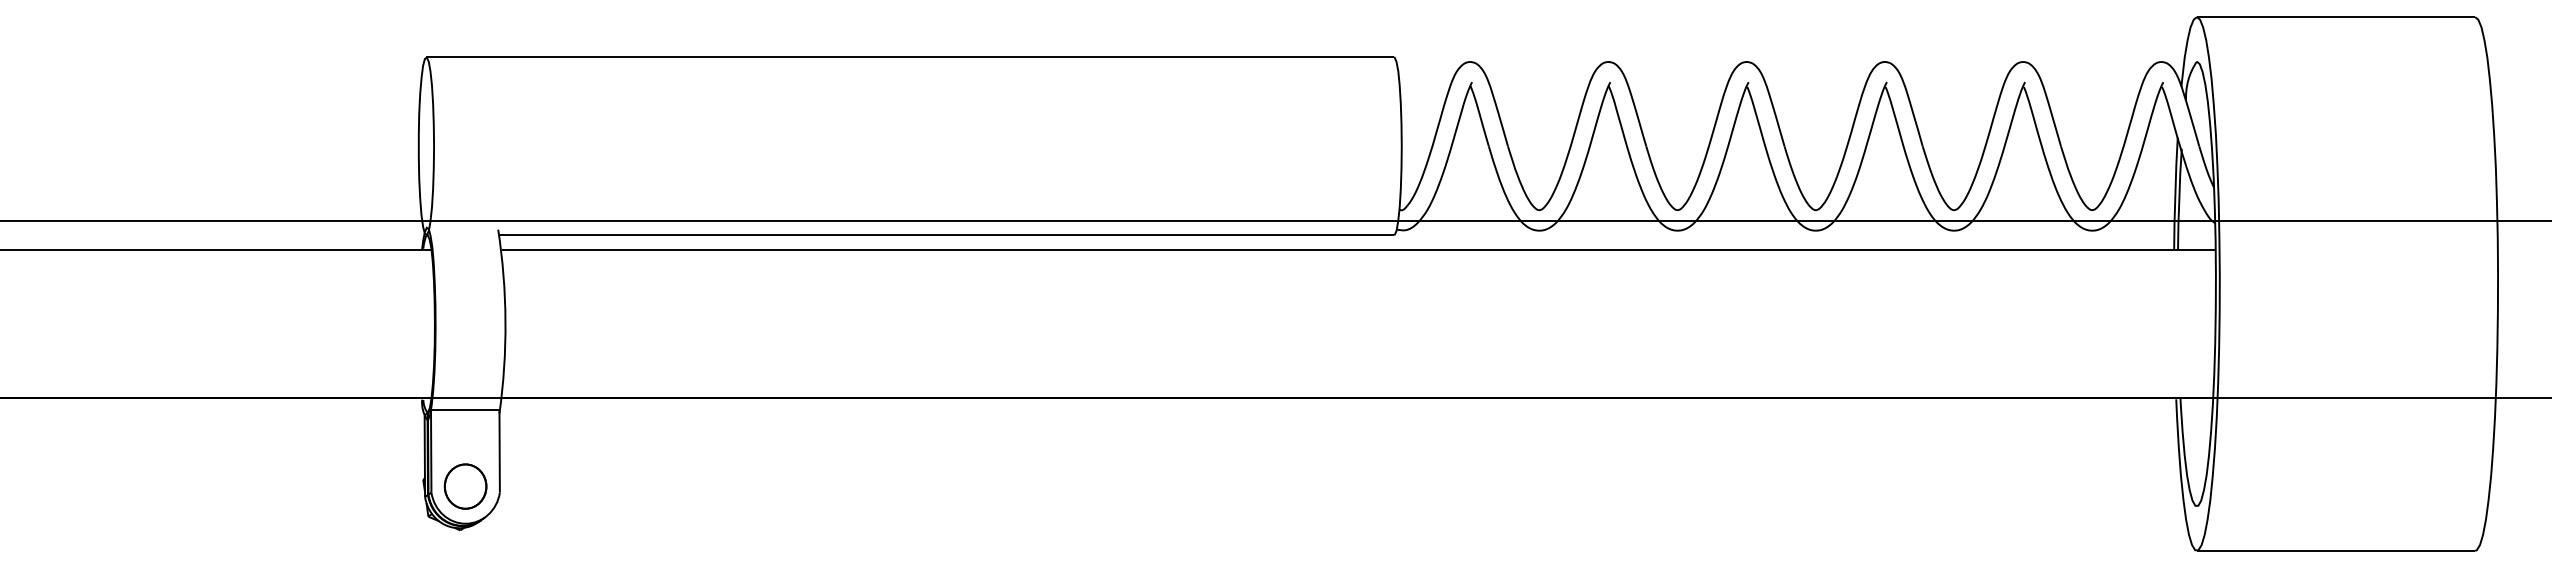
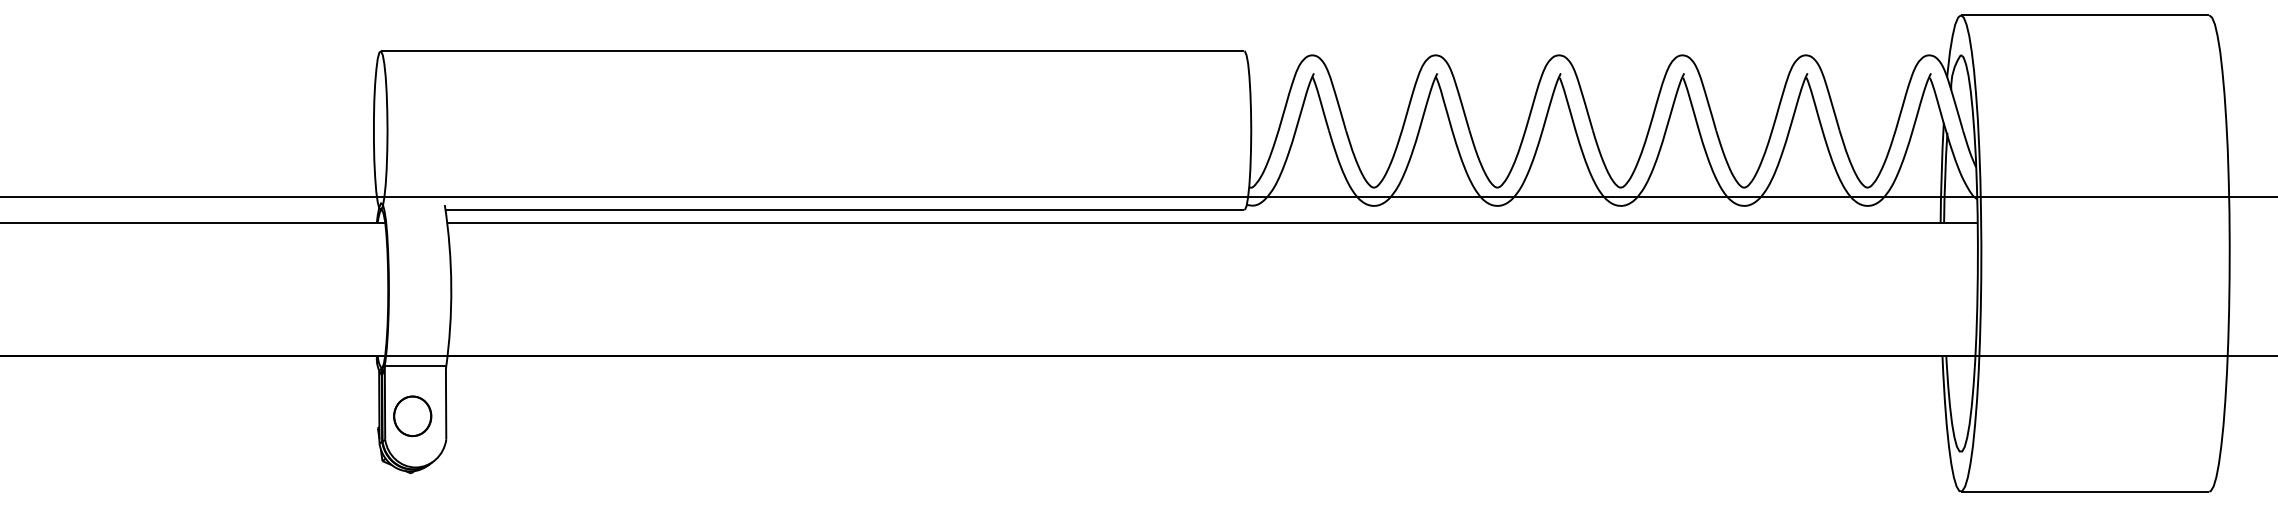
part: (465, 486) -> (412, 416), moved

